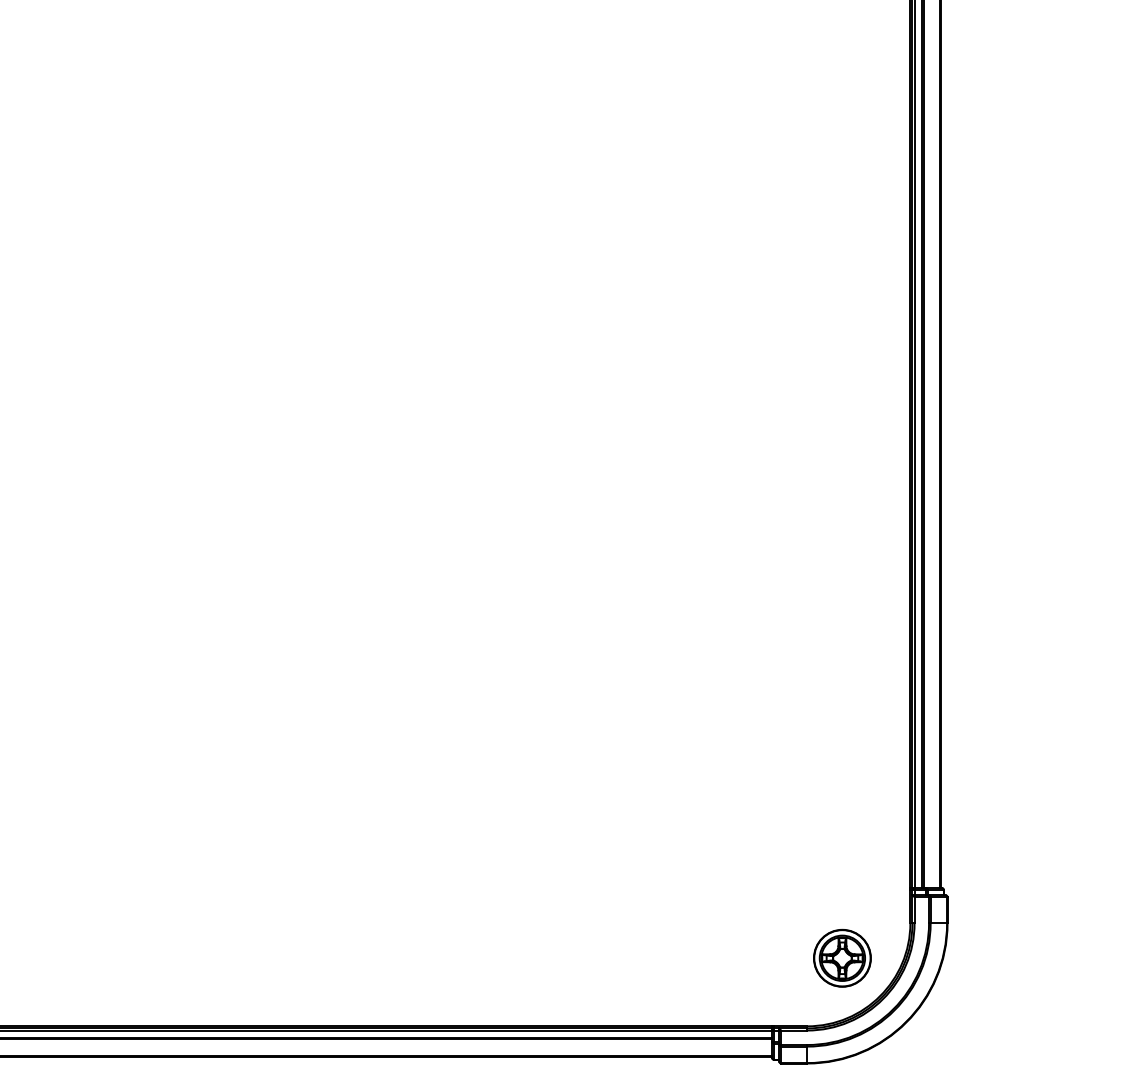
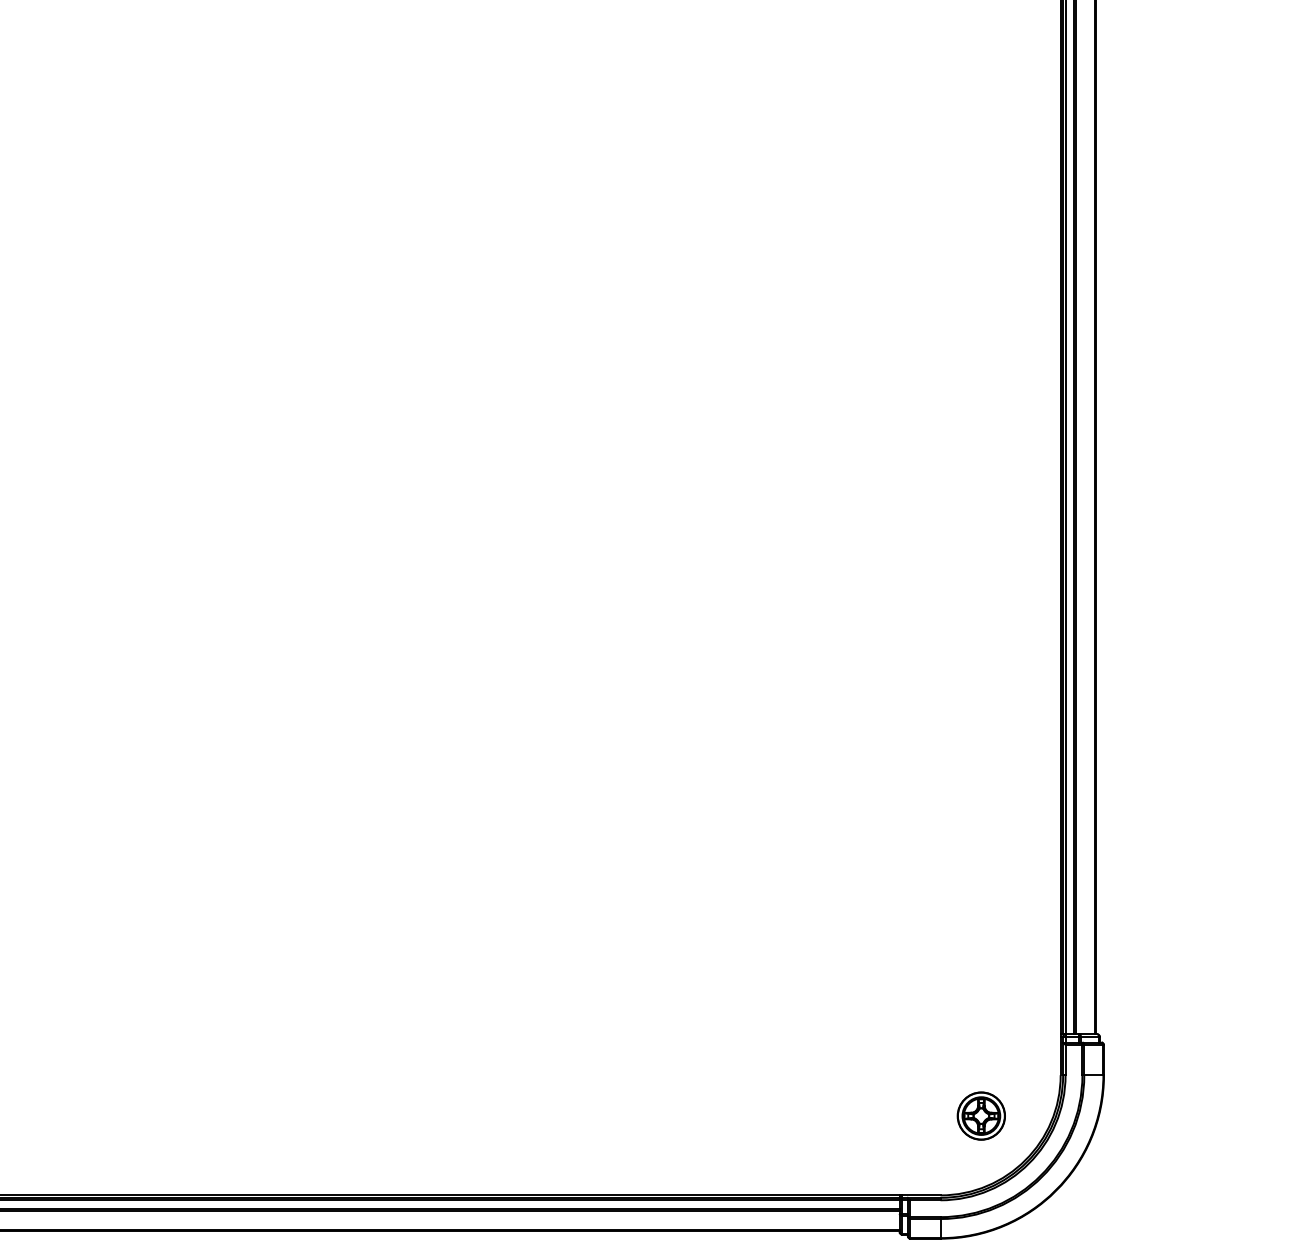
part: (841, 957) -> (980, 1115), size x0.71

